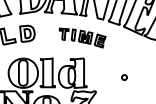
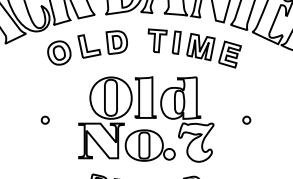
part: (82, 38) -> (194, 48), size x1.43
part: (124, 77) -> (246, 119), moved

